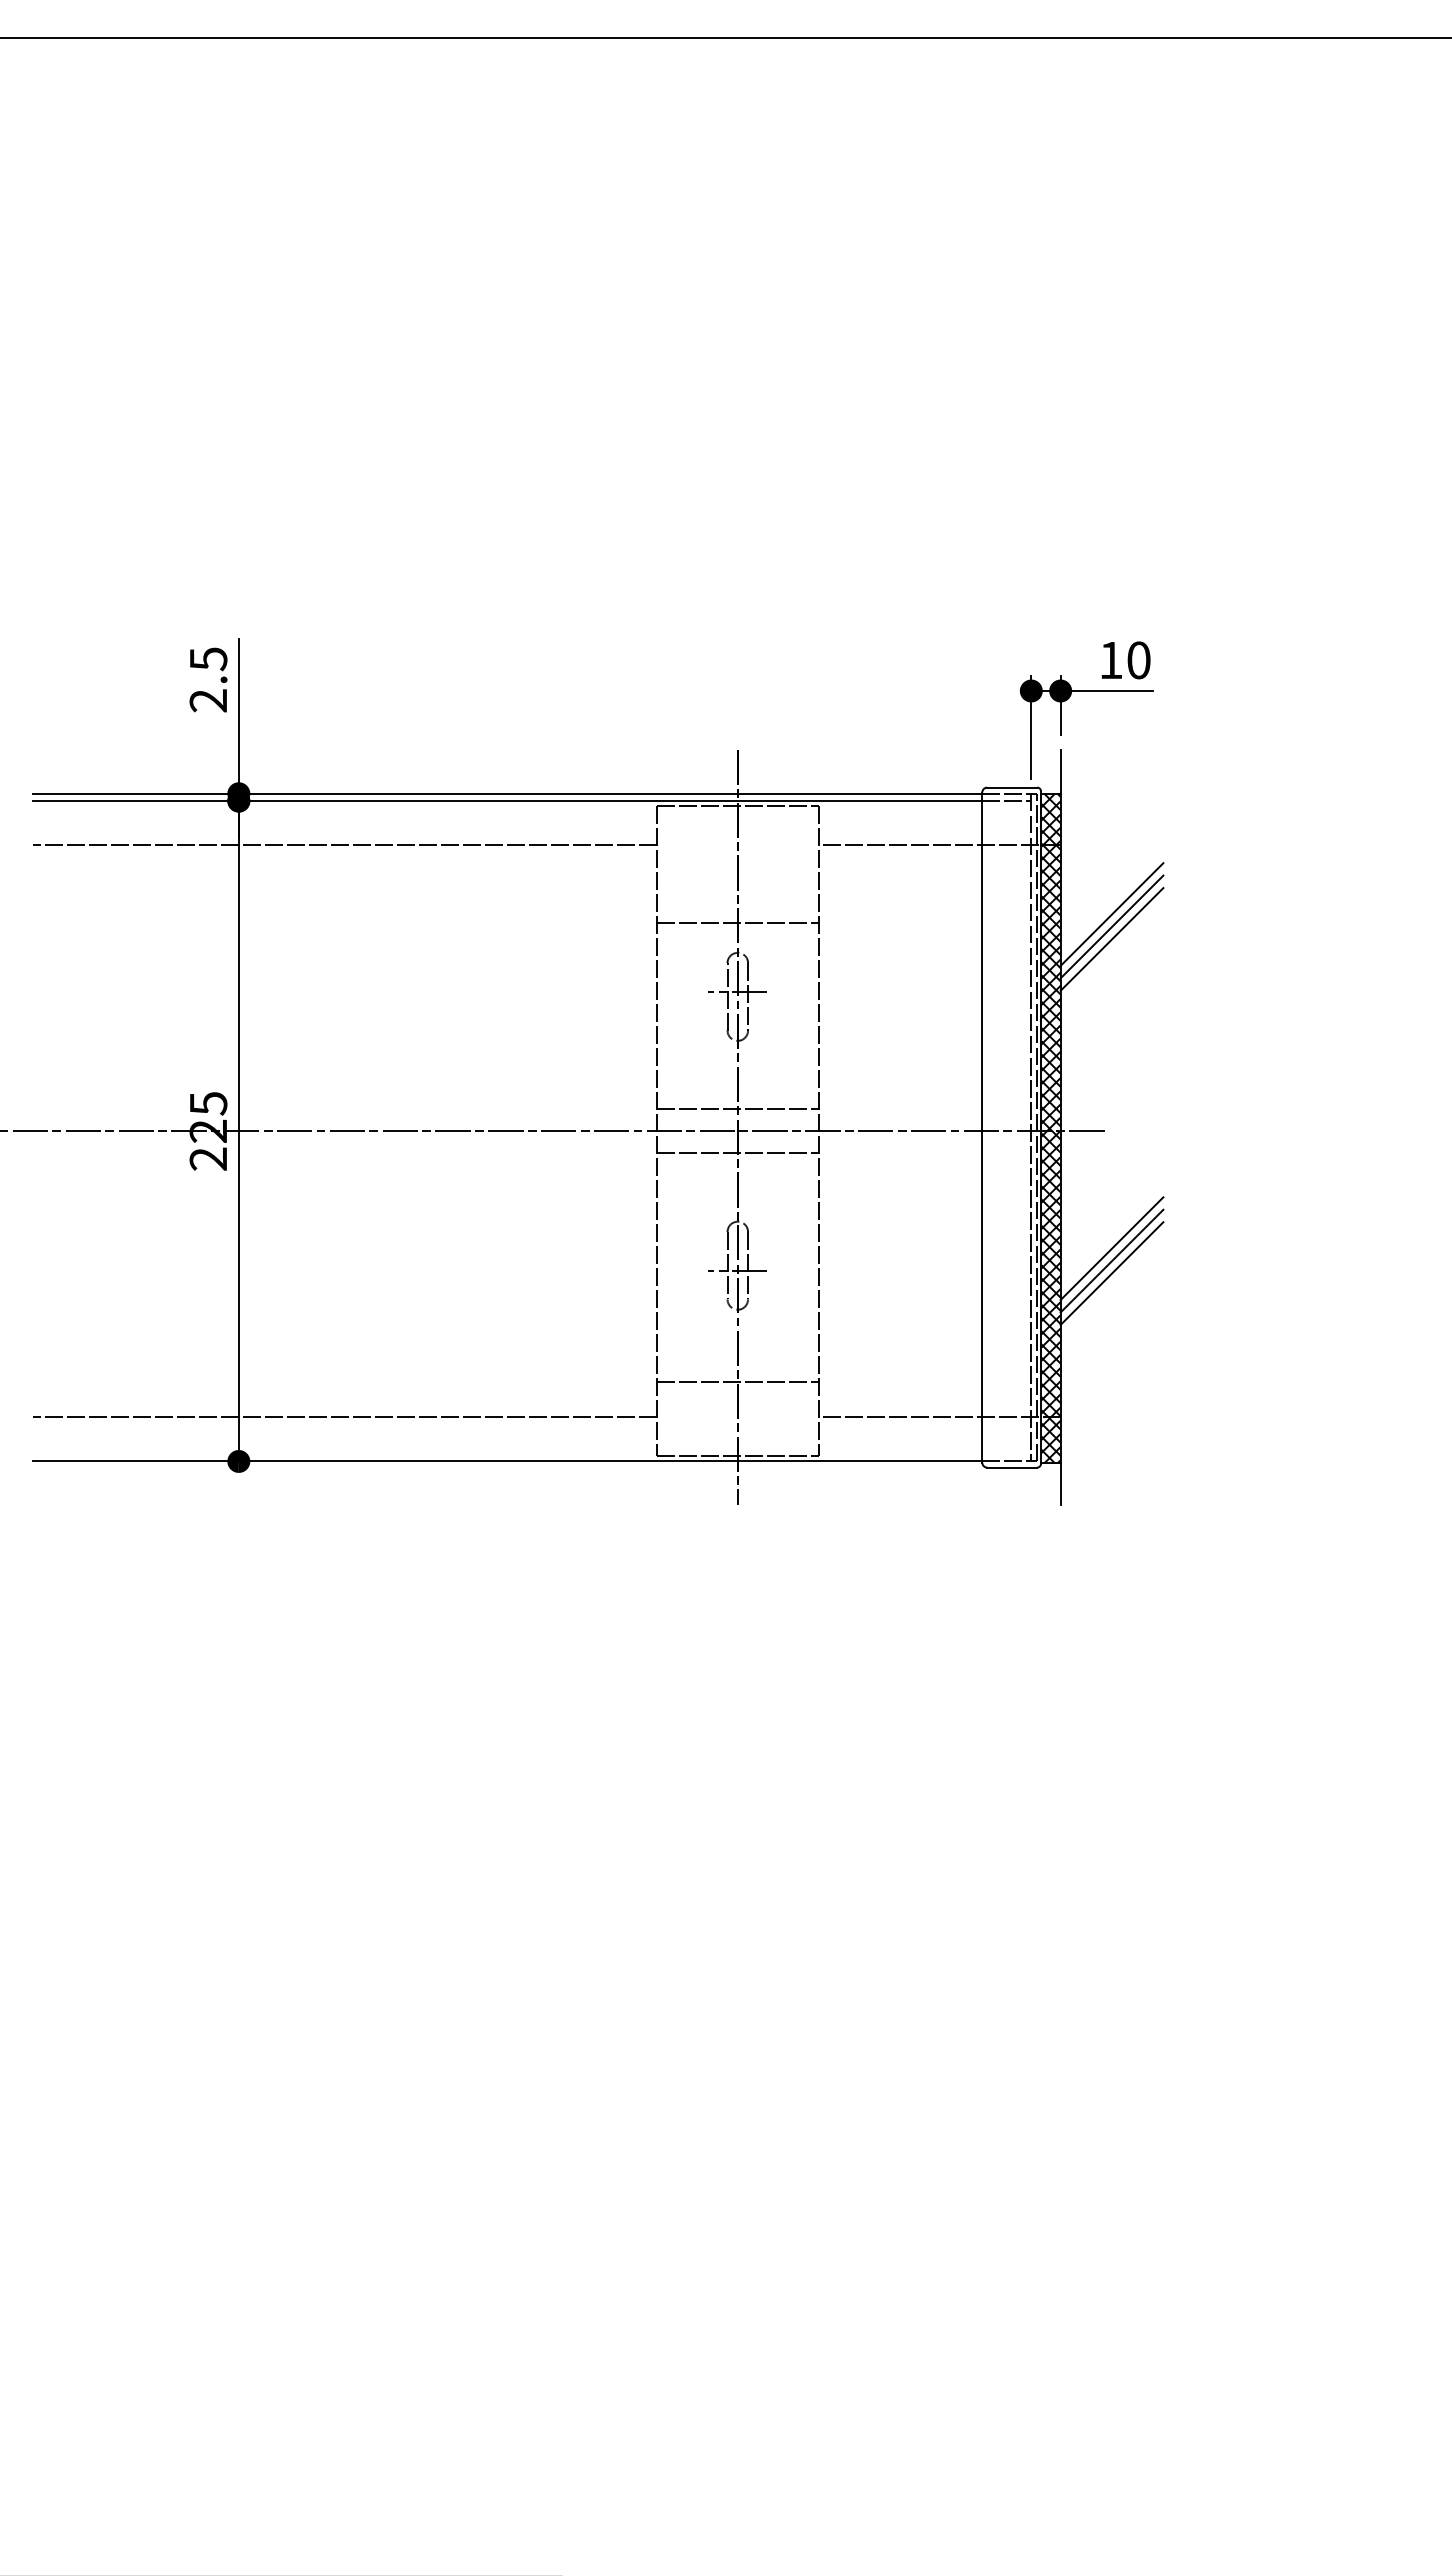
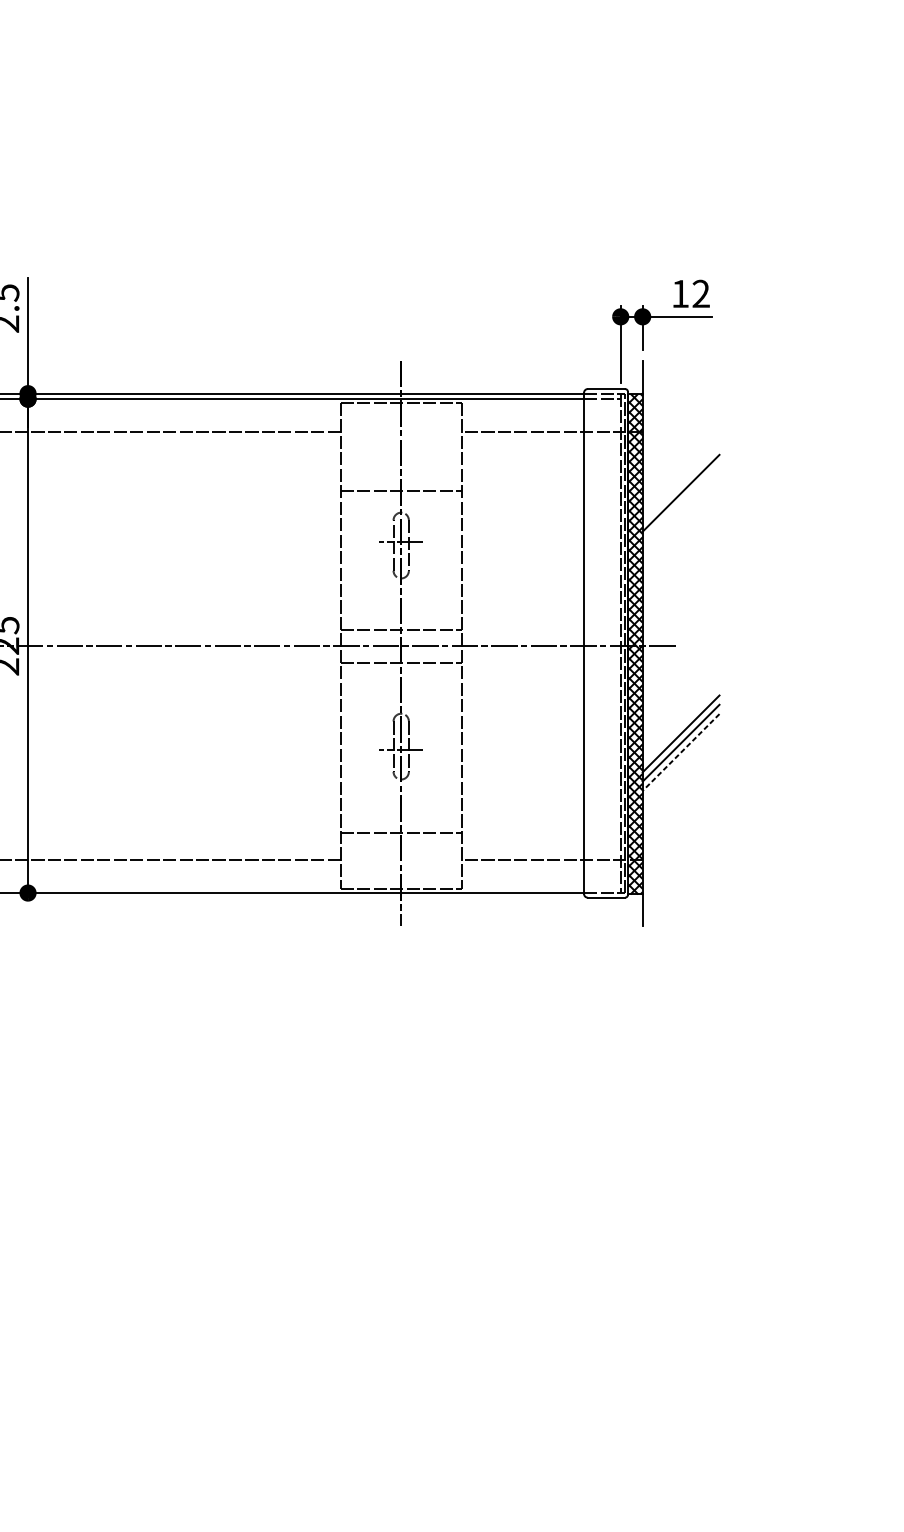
text: (1138, 660) -> (700, 294), 10 -> 12
line: (1111, 914) -> (680, 483), removed
line: (1111, 939) -> (680, 502), removed
line: (1112, 1273) -> (681, 752), solid -> dashed

